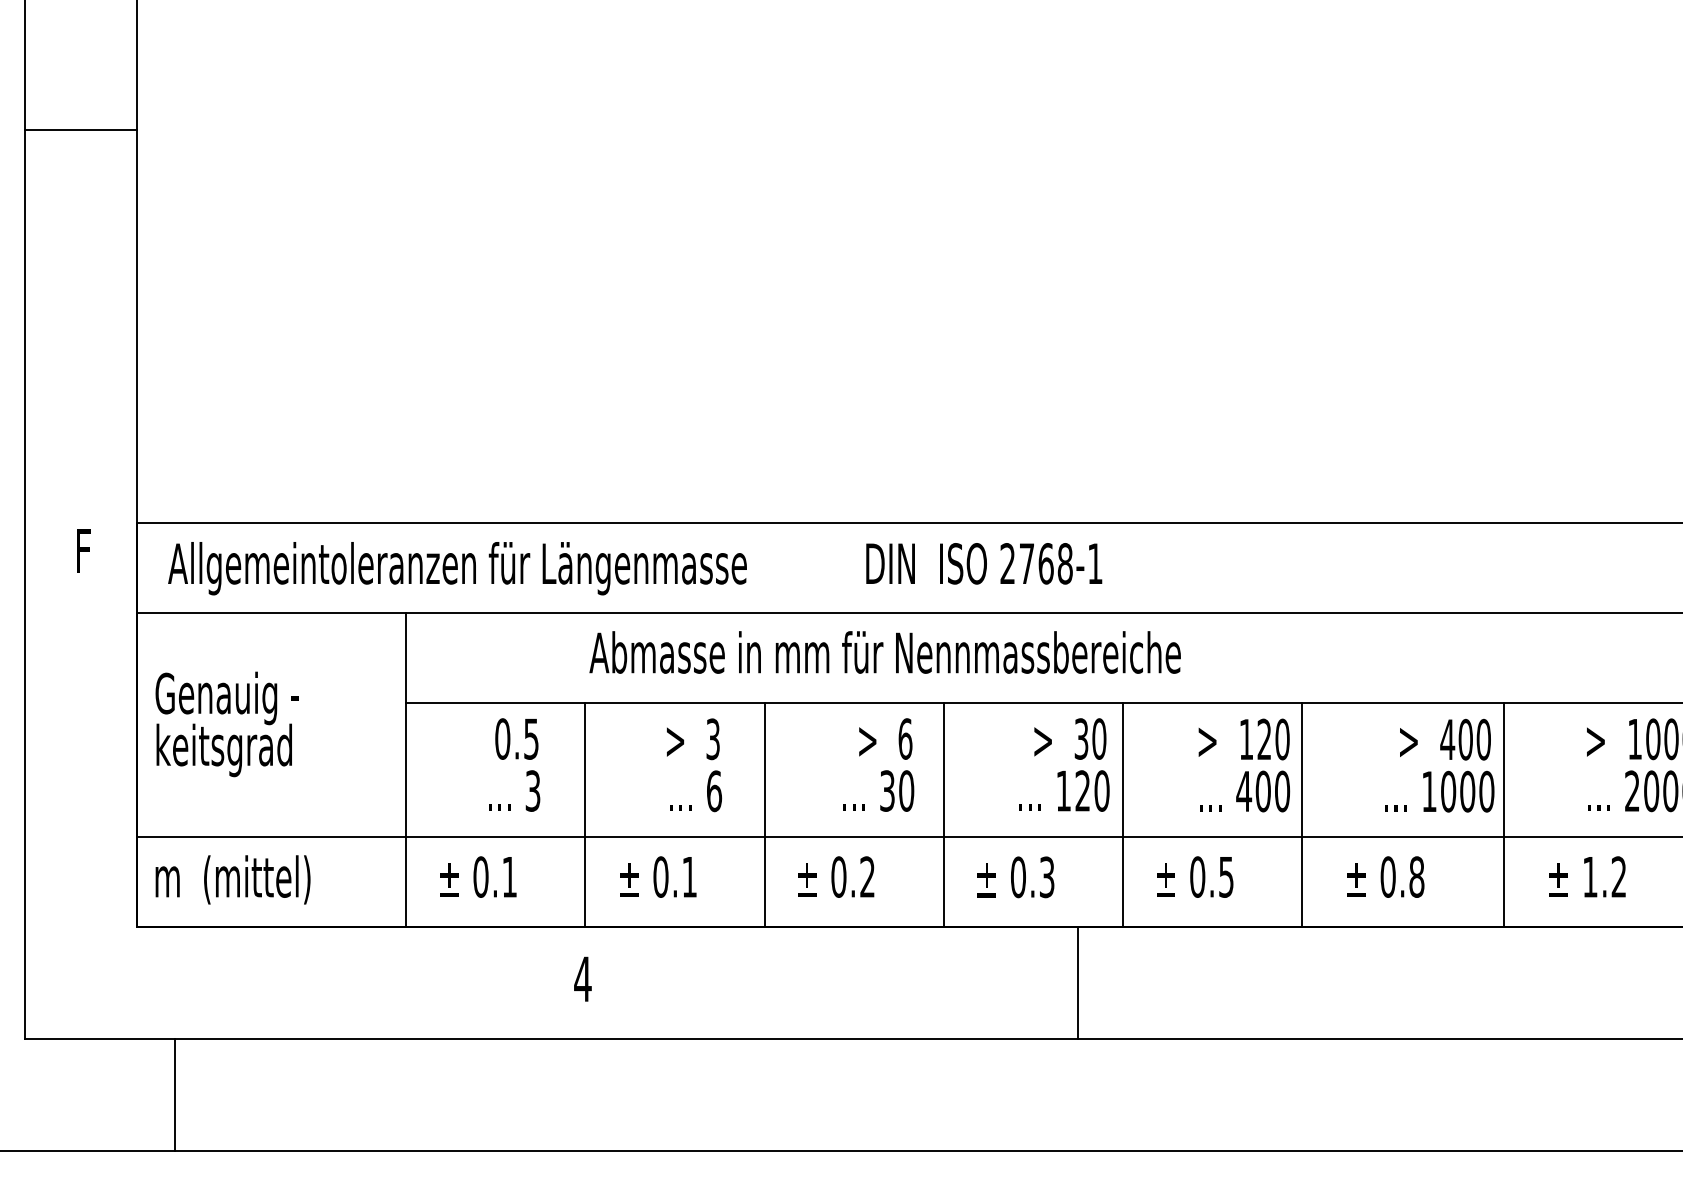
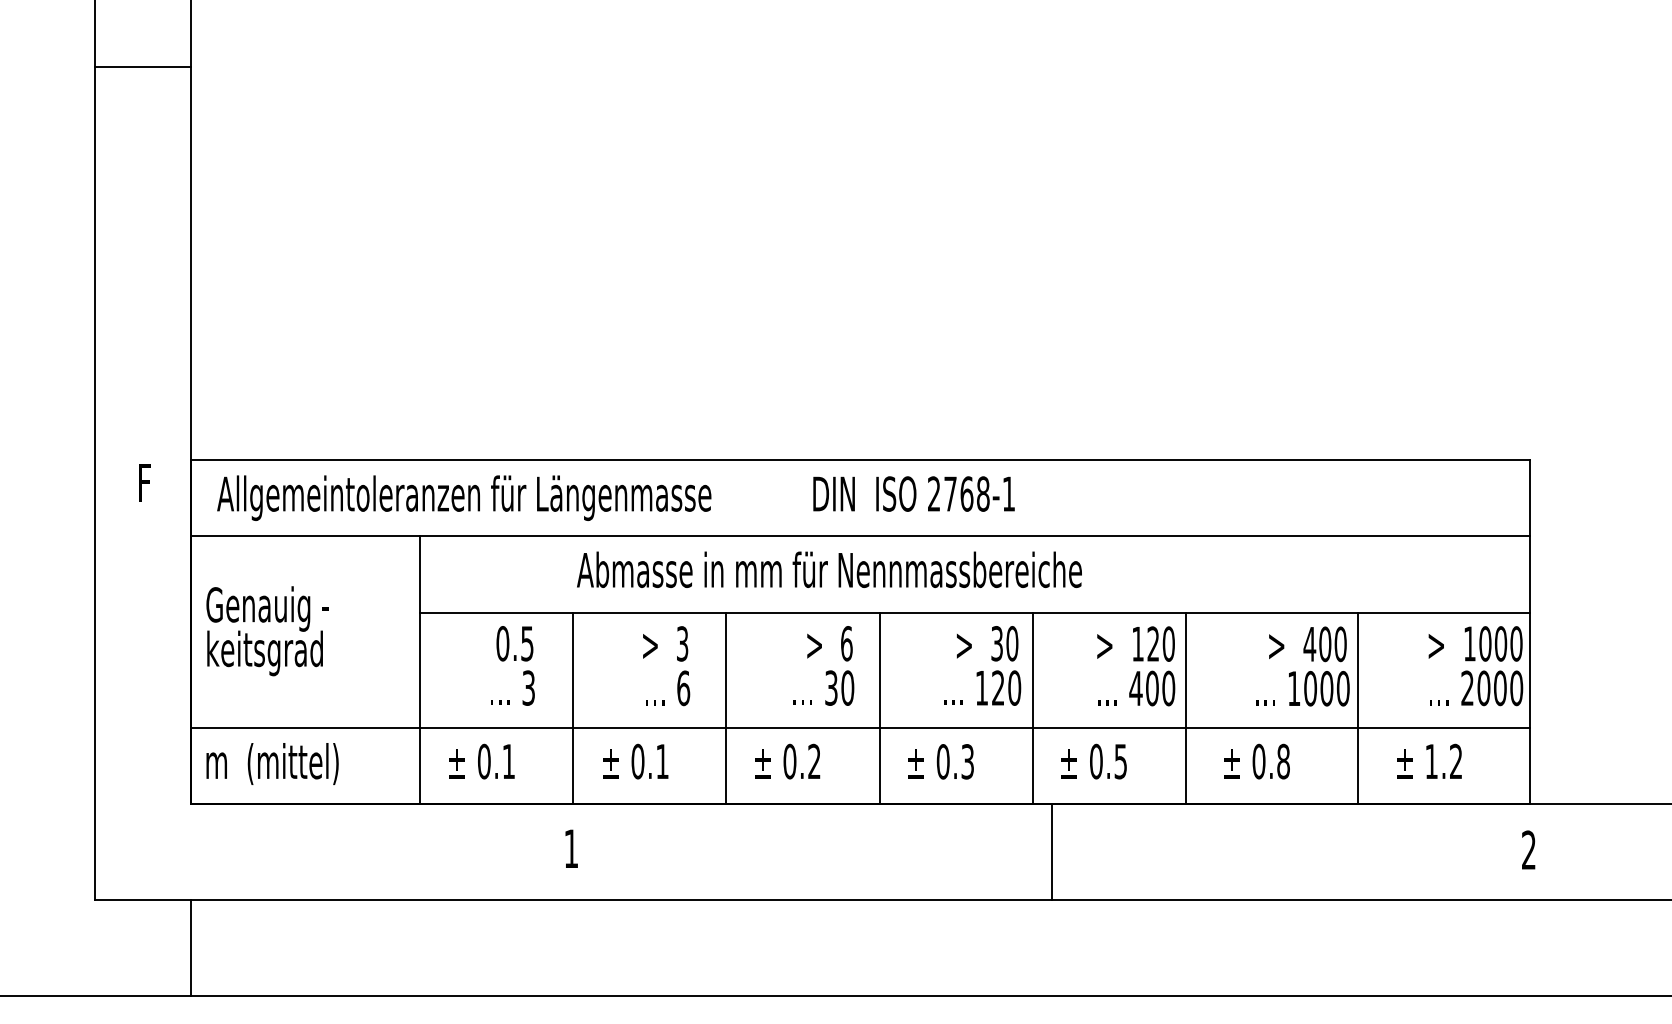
line: (80, 129) -> (142, 67), moved
text: (581, 978) -> (570, 848), 4 -> 1
line: (1077, 982) -> (1051, 851), moved
line: (174, 1094) -> (190, 947), moved

